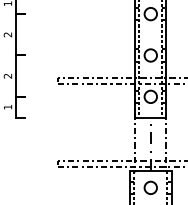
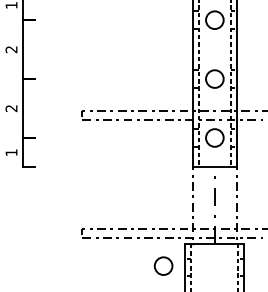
circle: (150, 187) -> (163, 265), moved

